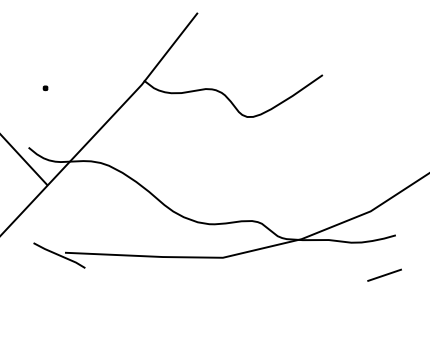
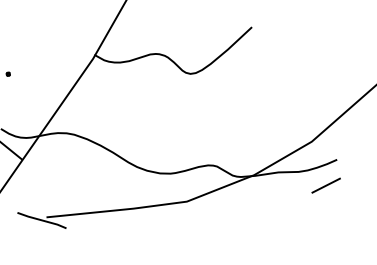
line: (384, 274) -> (326, 184), moved

